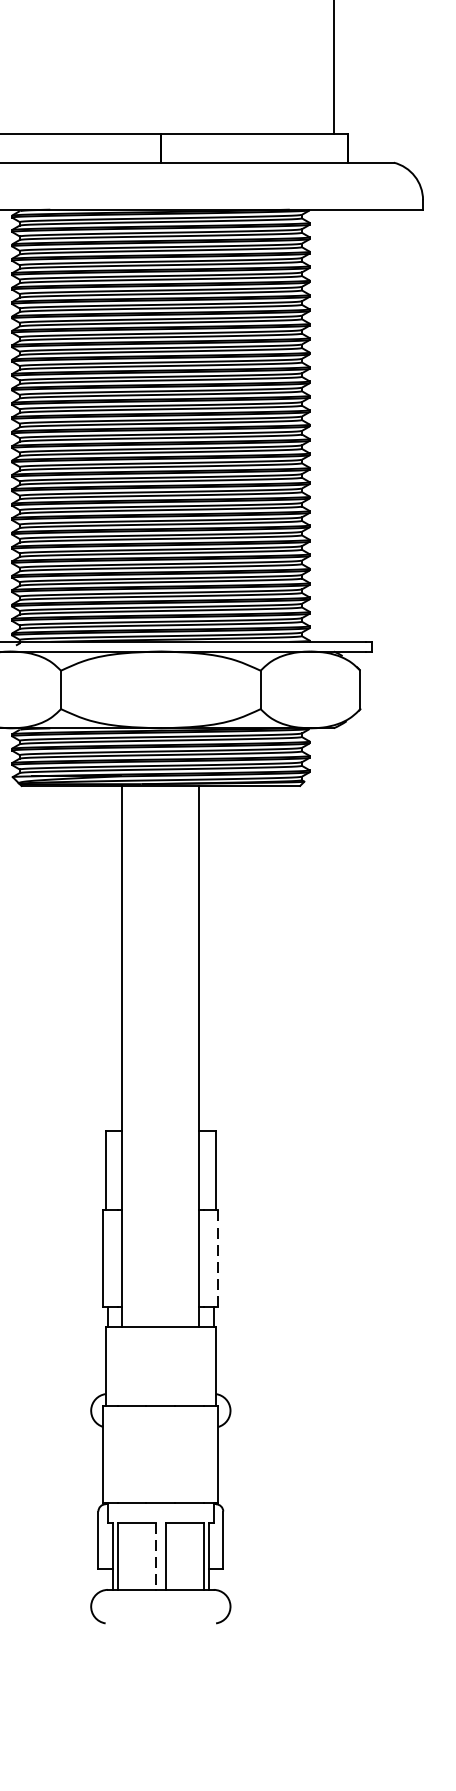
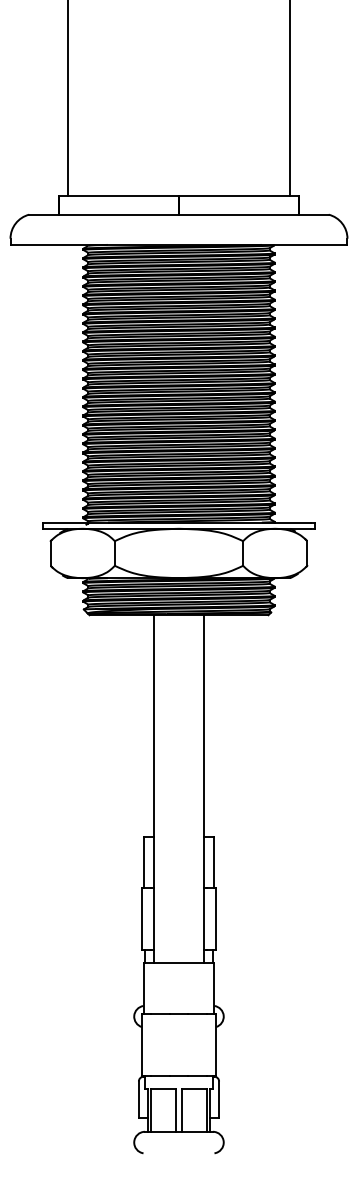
line: (219, 1259) -> (216, 919), dashed -> solid
line: (155, 1556) -> (175, 1110), dashed -> solid

